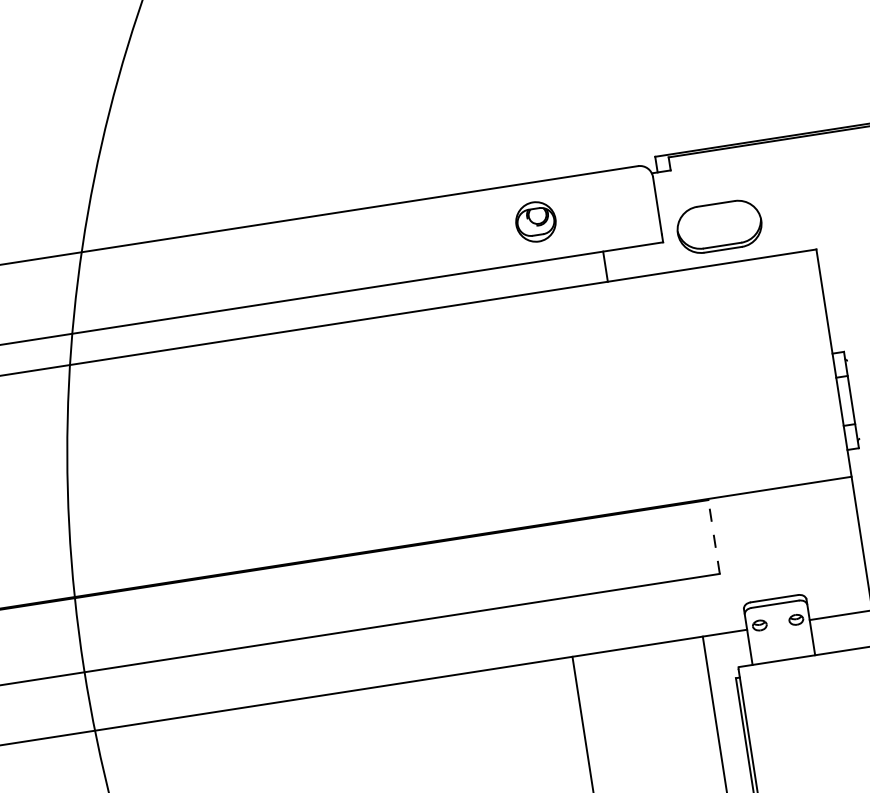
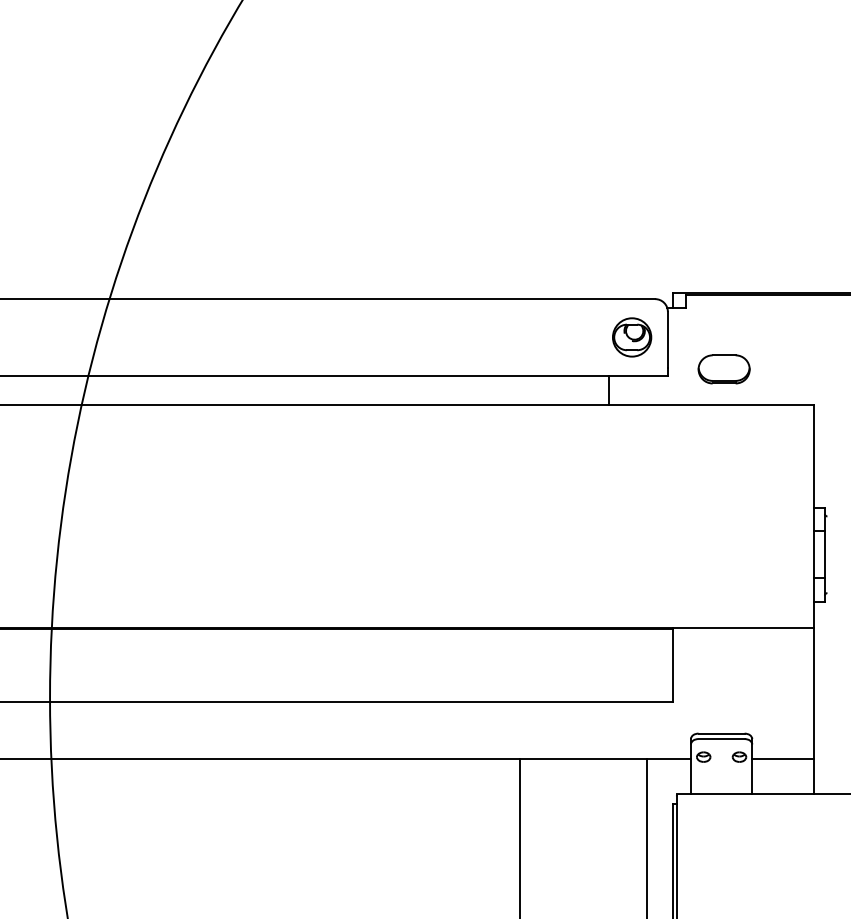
part: (536, 221) -> (632, 337), moved
part: (718, 227) -> (723, 369), size x0.62
line: (714, 536) -> (673, 665), dashed -> solid

